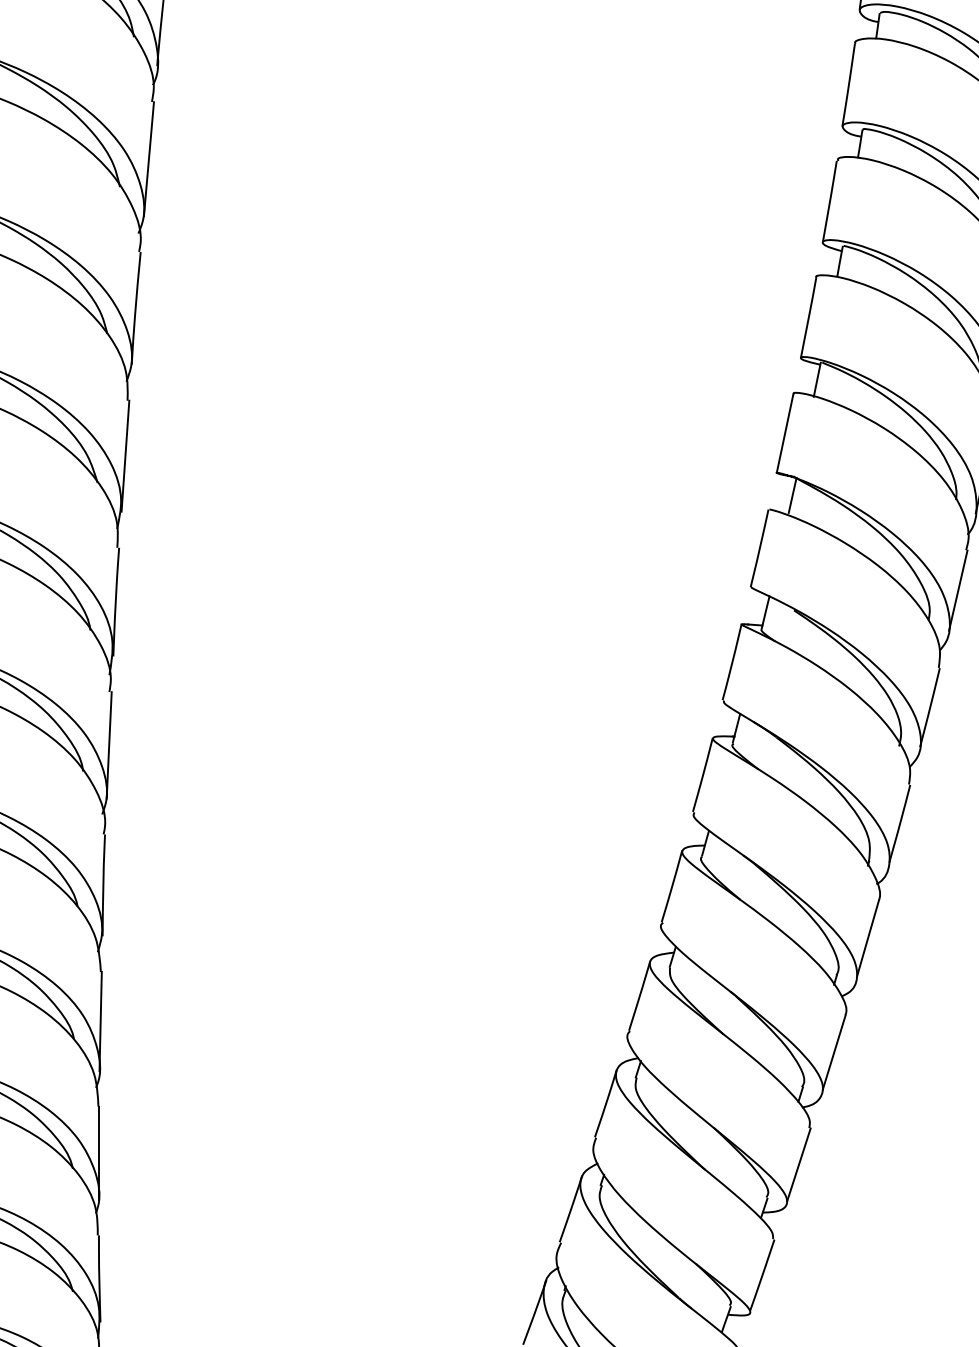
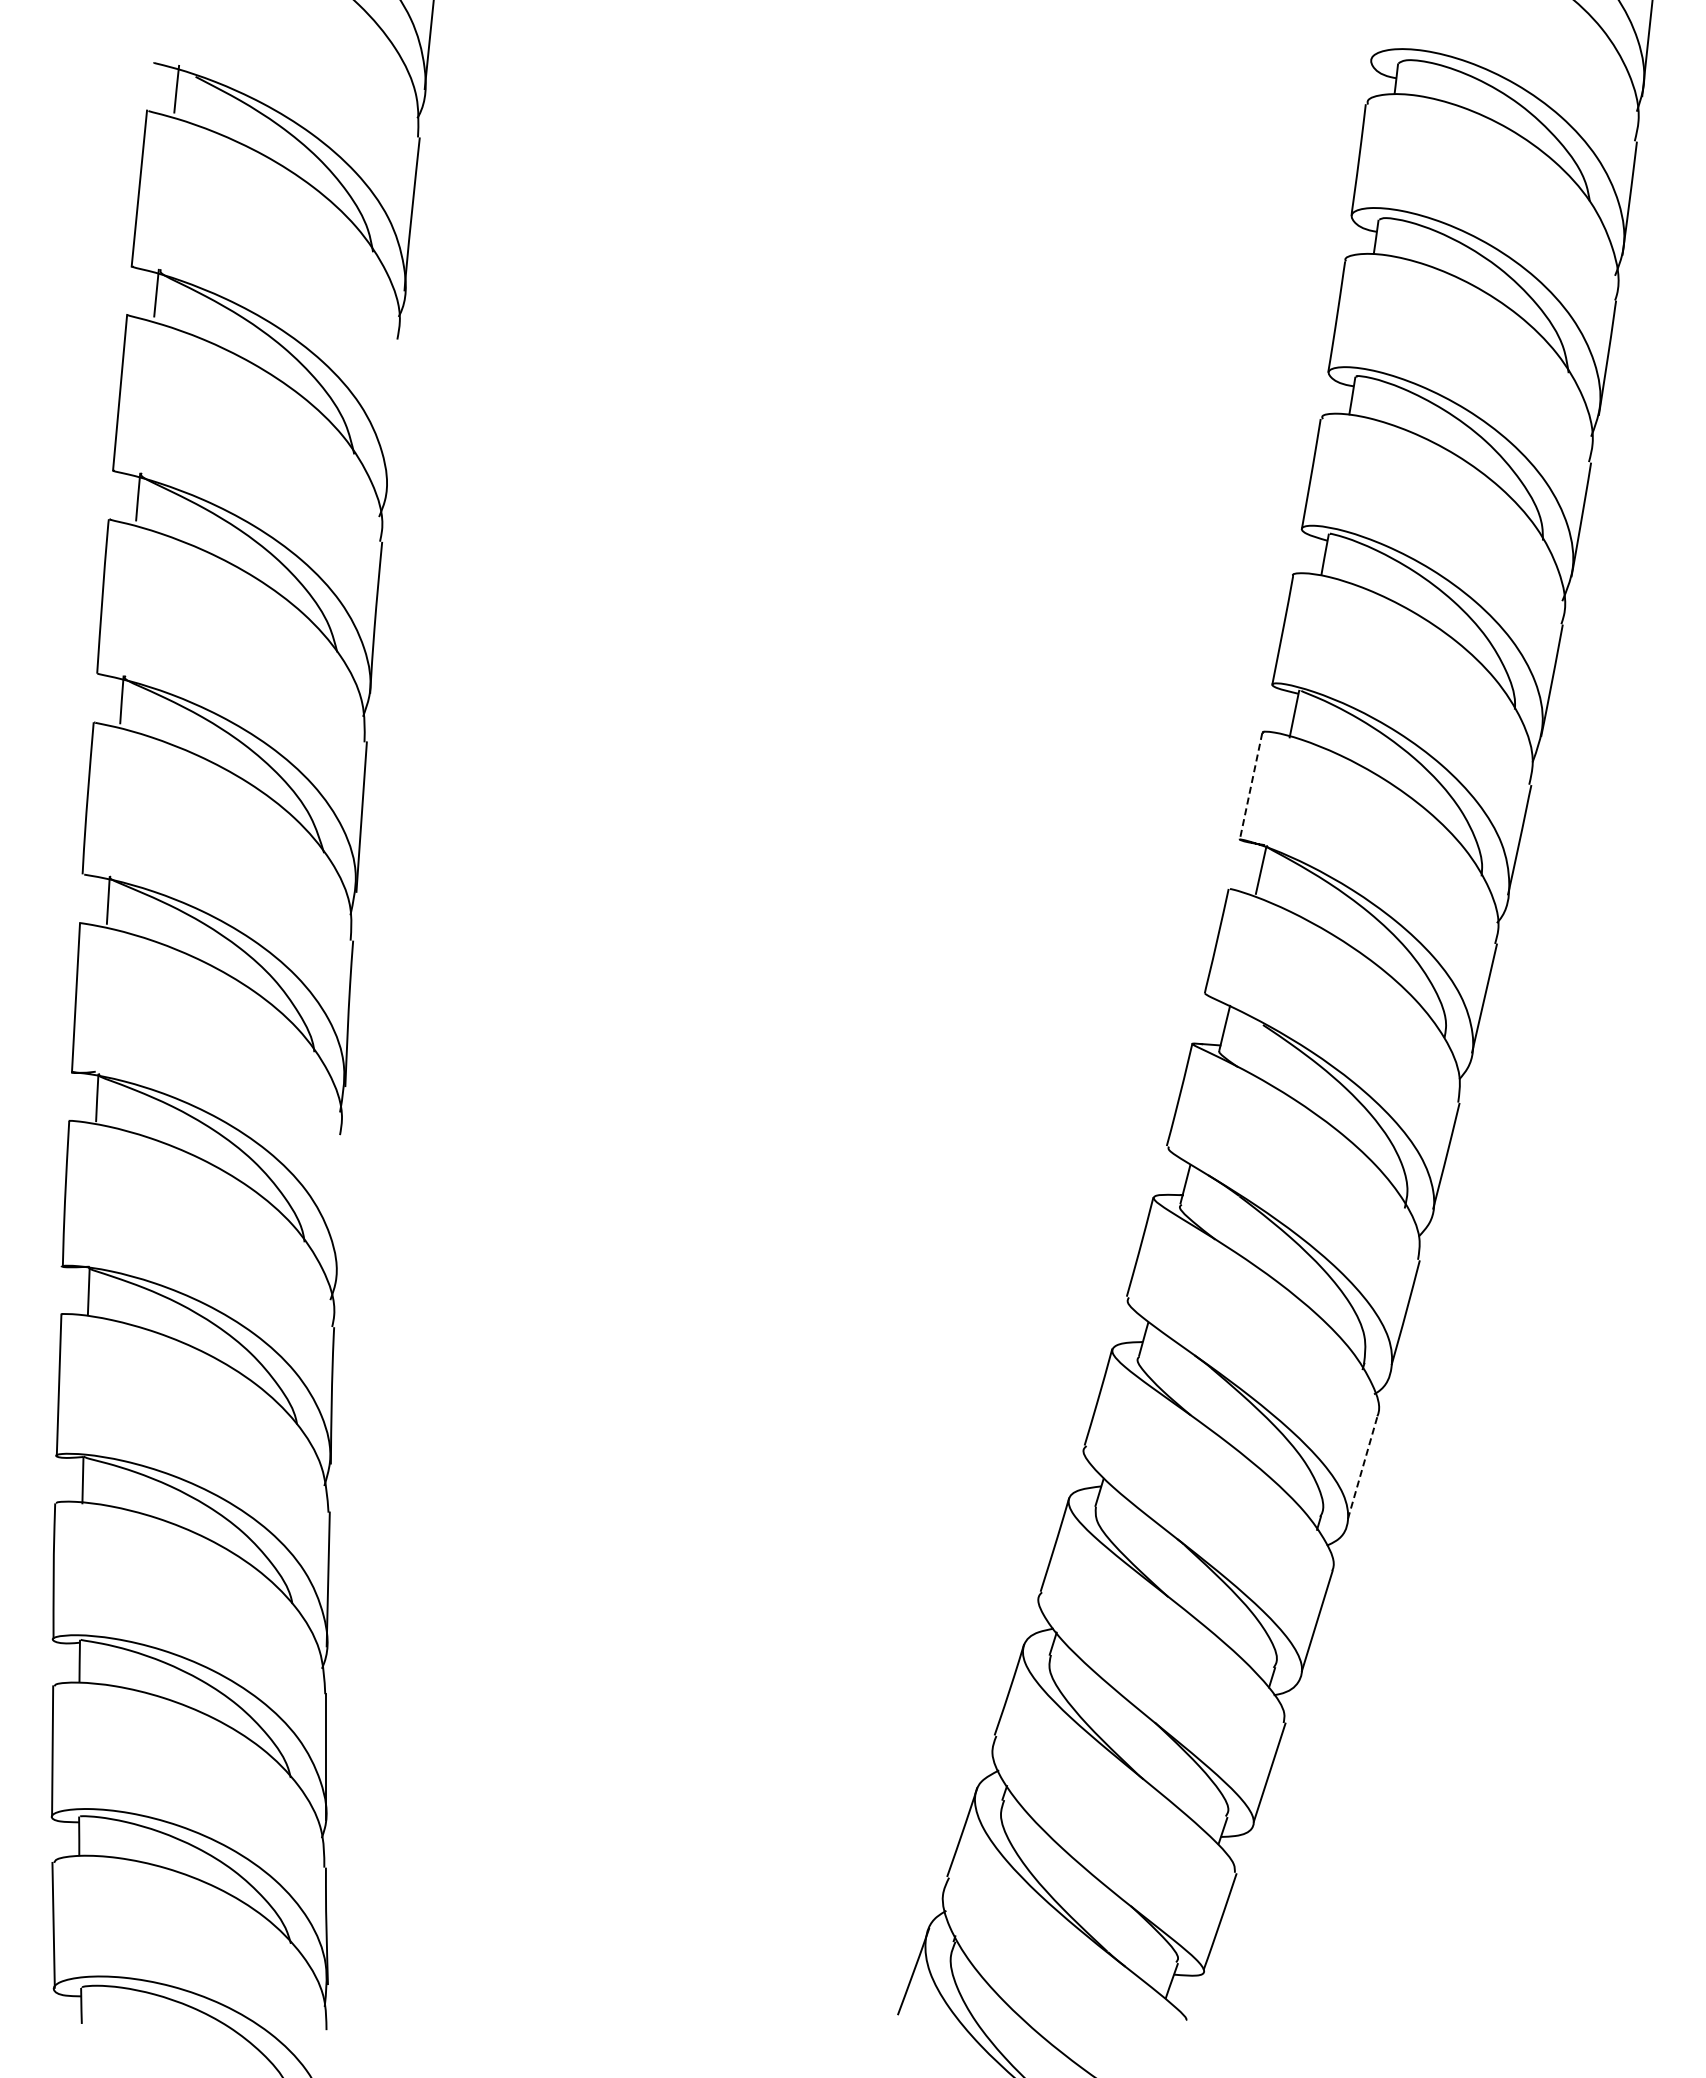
line: (149, 159) -> (393, 416), removed
line: (784, 433) -> (1250, 786), solid -> dashed
line: (109, 744) -> (339, 1206), removed
line: (867, 938) -> (1362, 1467), solid -> dashed

